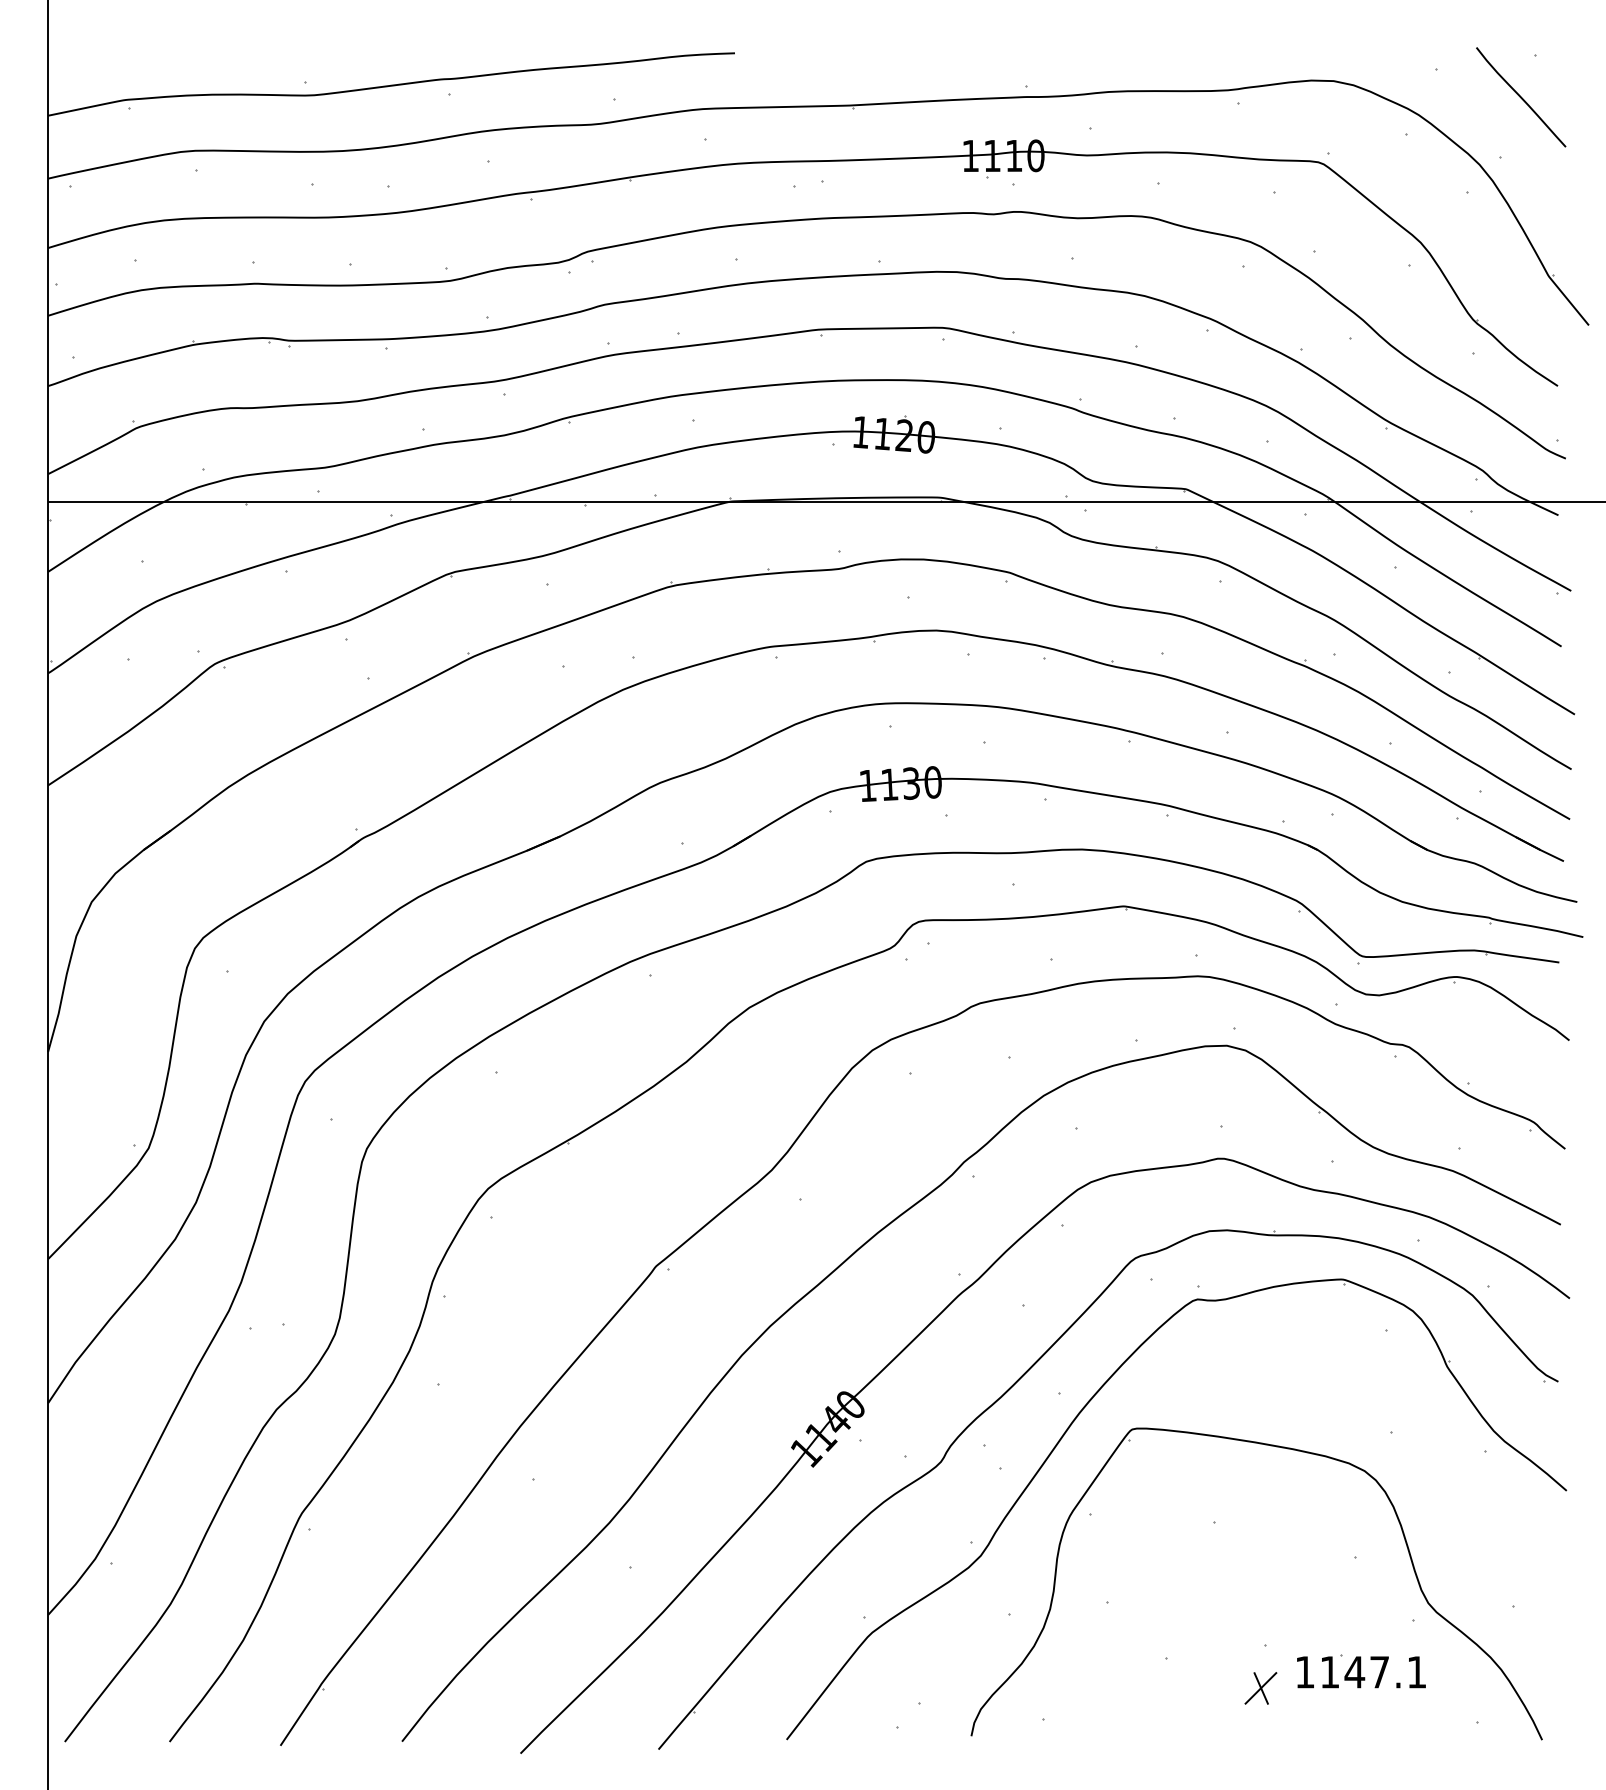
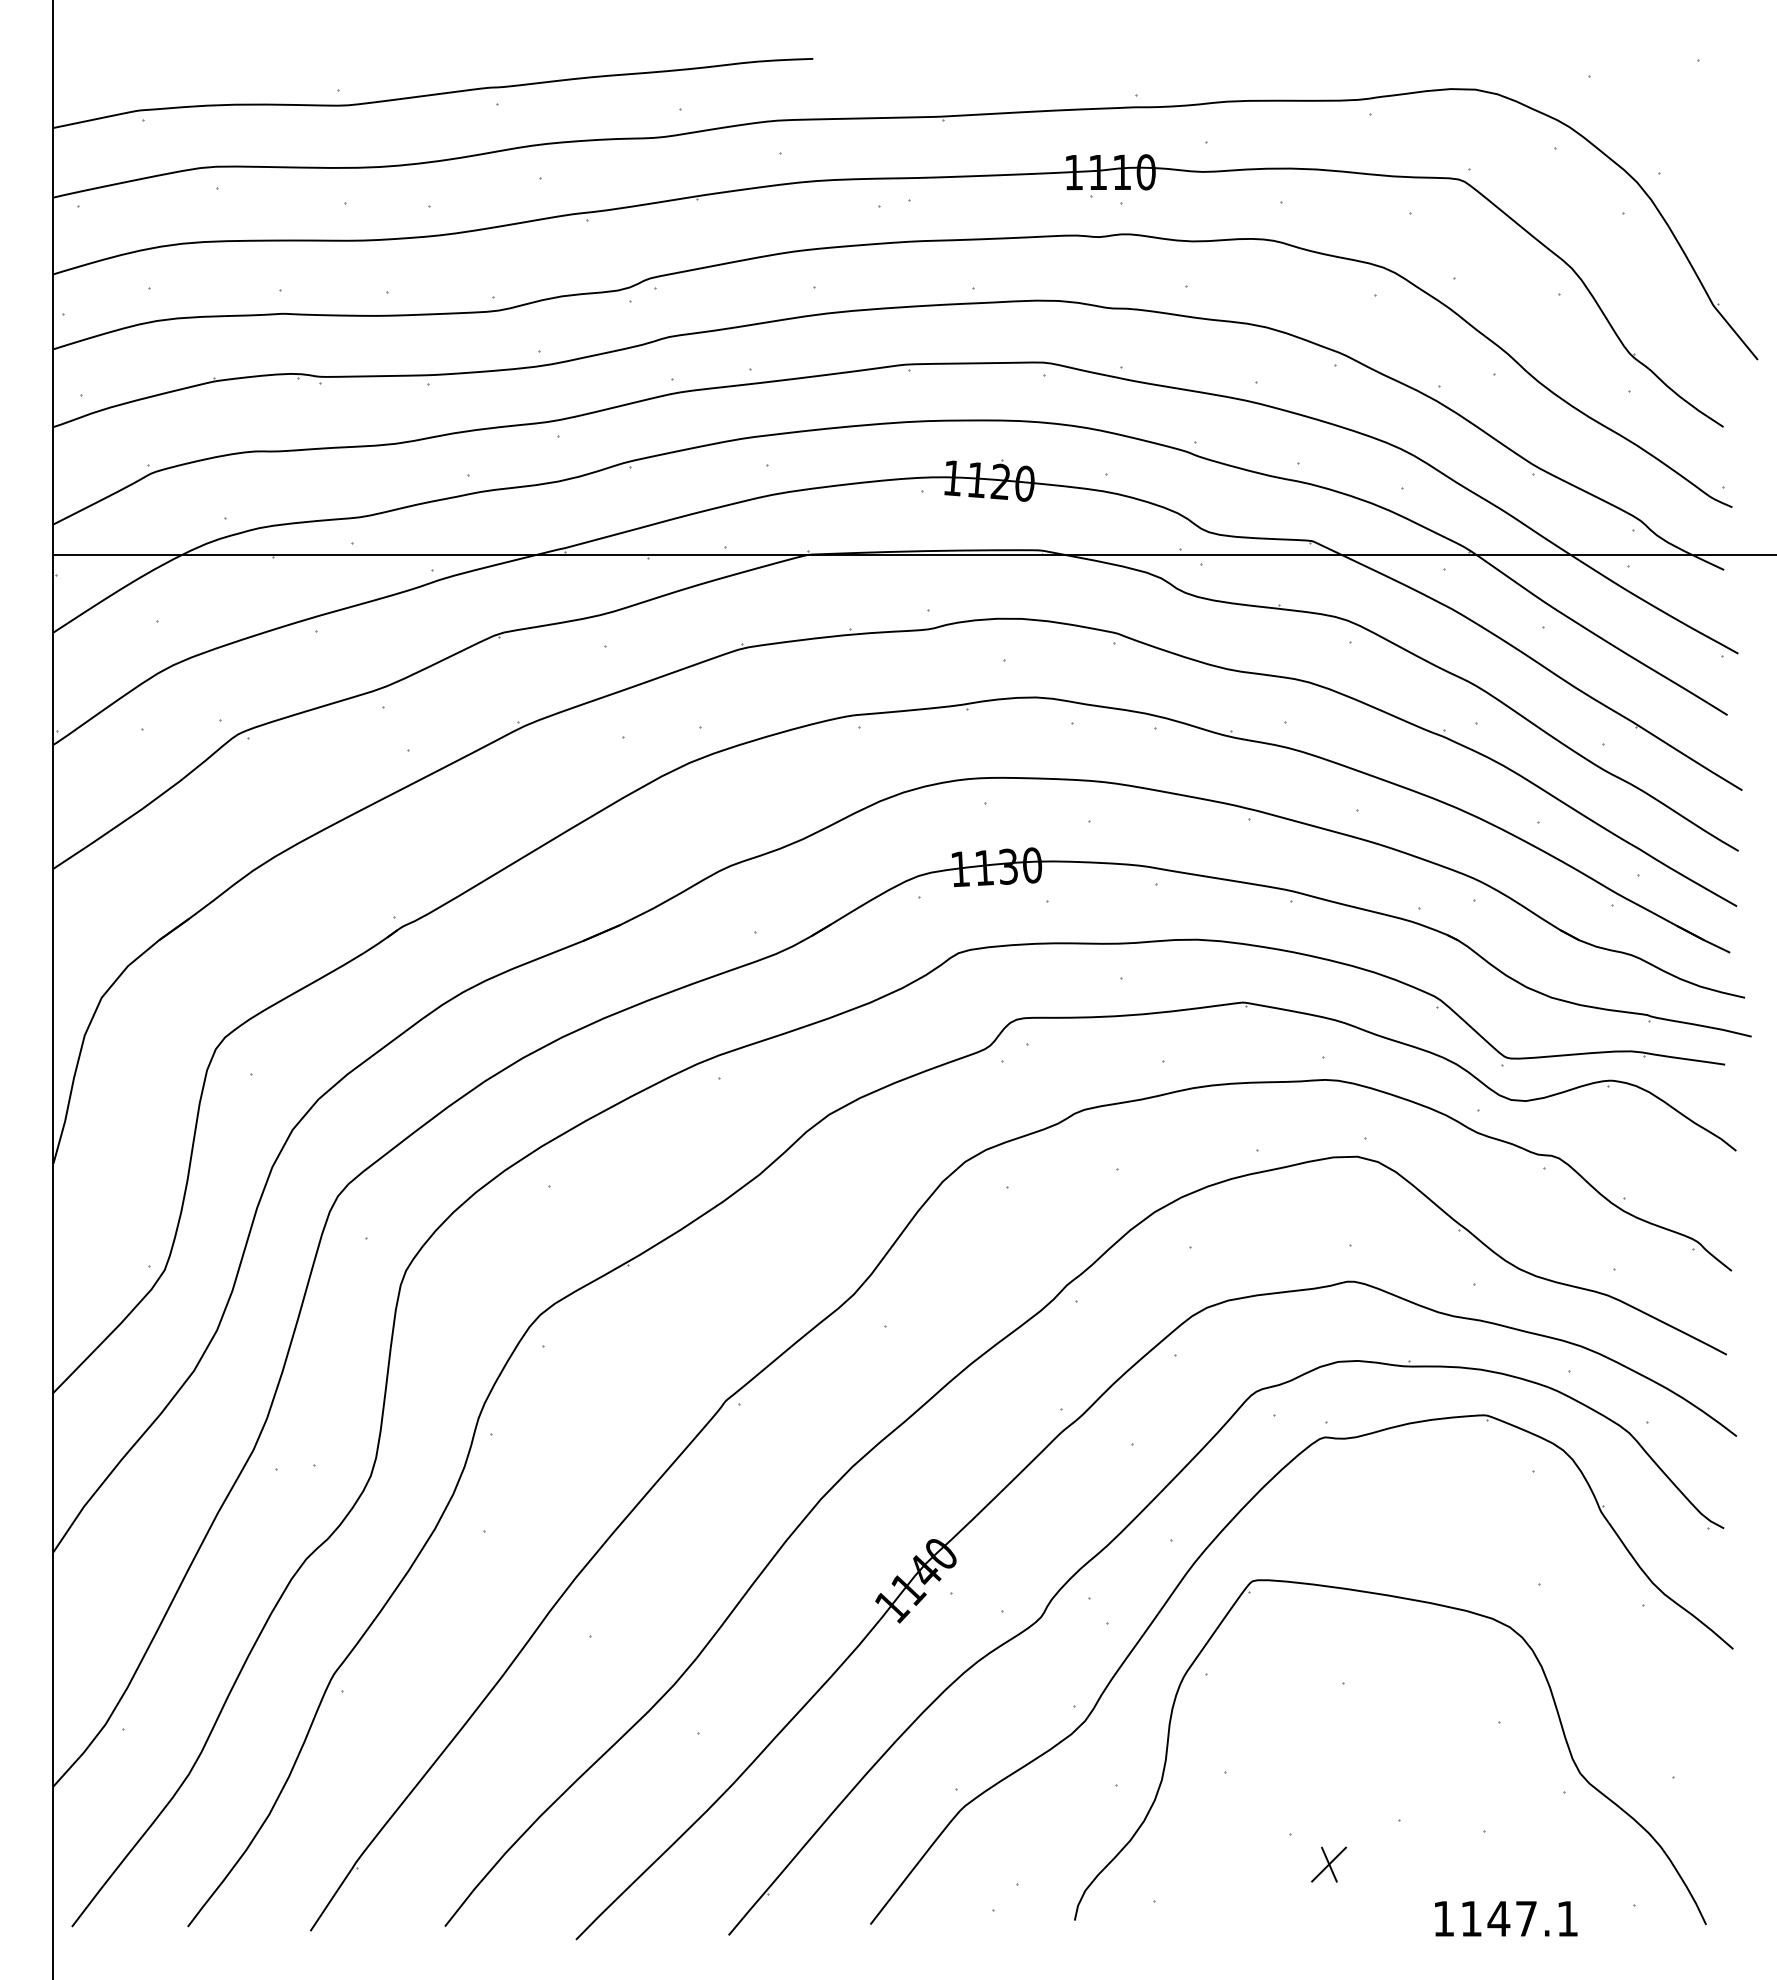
curve: (1520, 97) -> (1682, 107), removed
text: (1361, 1671) -> (1506, 1918), moved
part: (1261, 1688) -> (1329, 1864), moved

